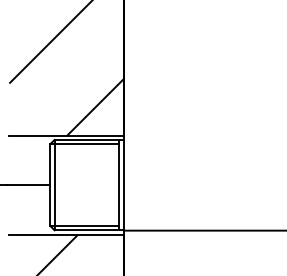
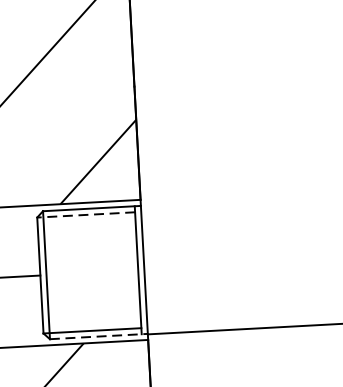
line: (84, 144) -> (85, 215), solid -> dashed
line: (89, 230) -> (99, 336), solid -> dashed

